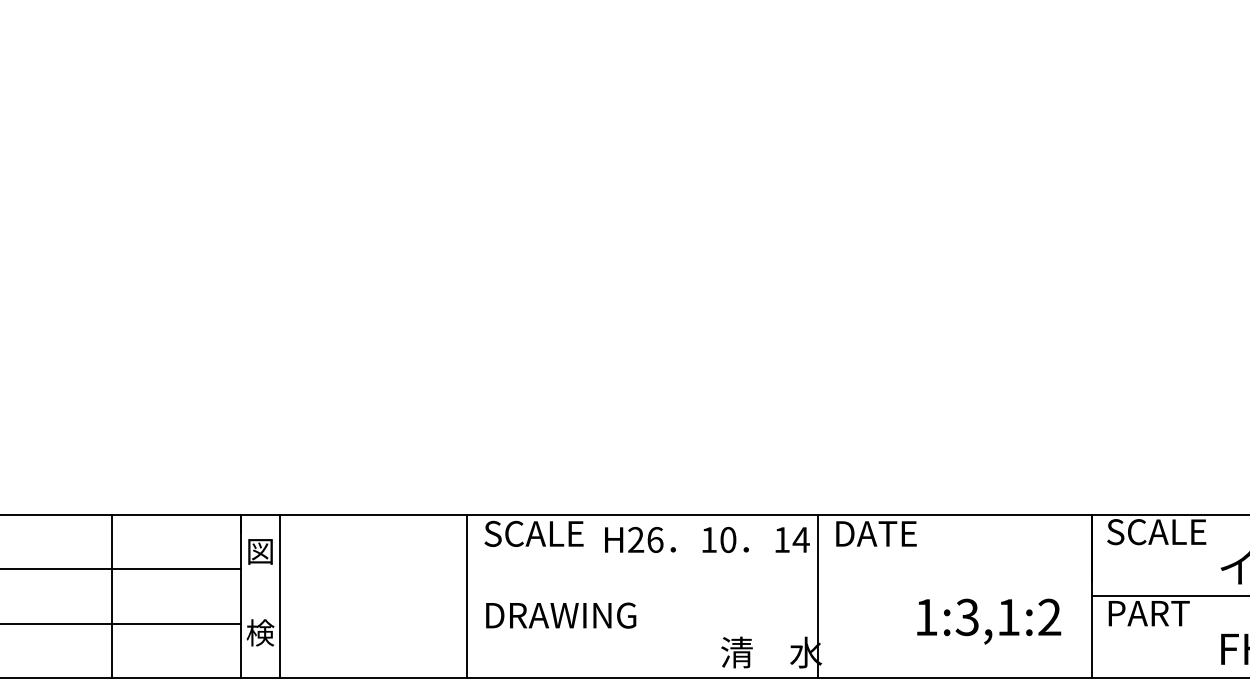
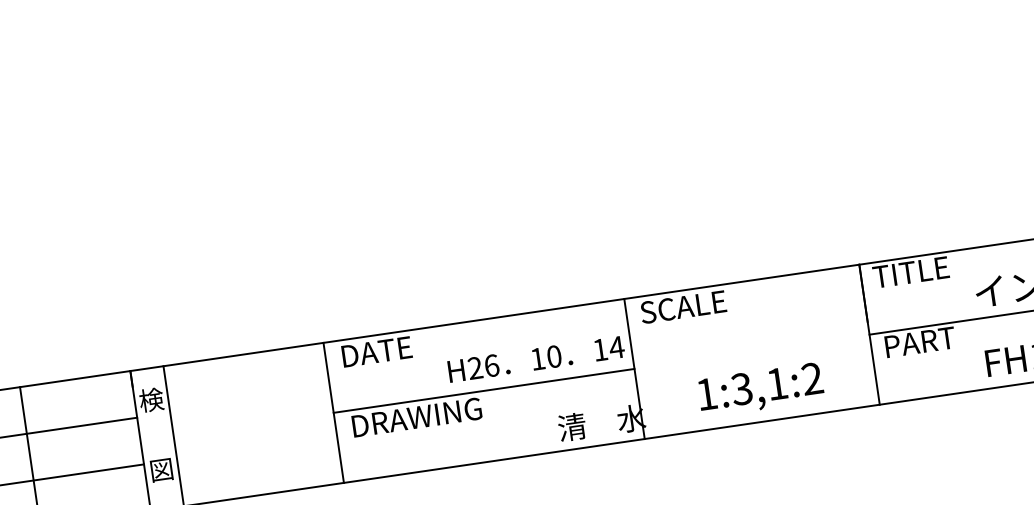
text: (1156, 532) -> (916, 271), SCALE -> TITLE
text: (533, 533) -> (383, 350), SCALE -> DATE
text: (883, 533) -> (682, 306), DATE -> SCALE
text: (707, 540) -> (536, 359), moved
text: (260, 550) -> (151, 399), 図 -> 検
line: (641, 596) -> (483, 391), added
text: (989, 621) -> (761, 389), moved
text: (260, 632) -> (161, 469), 検 -> 図

